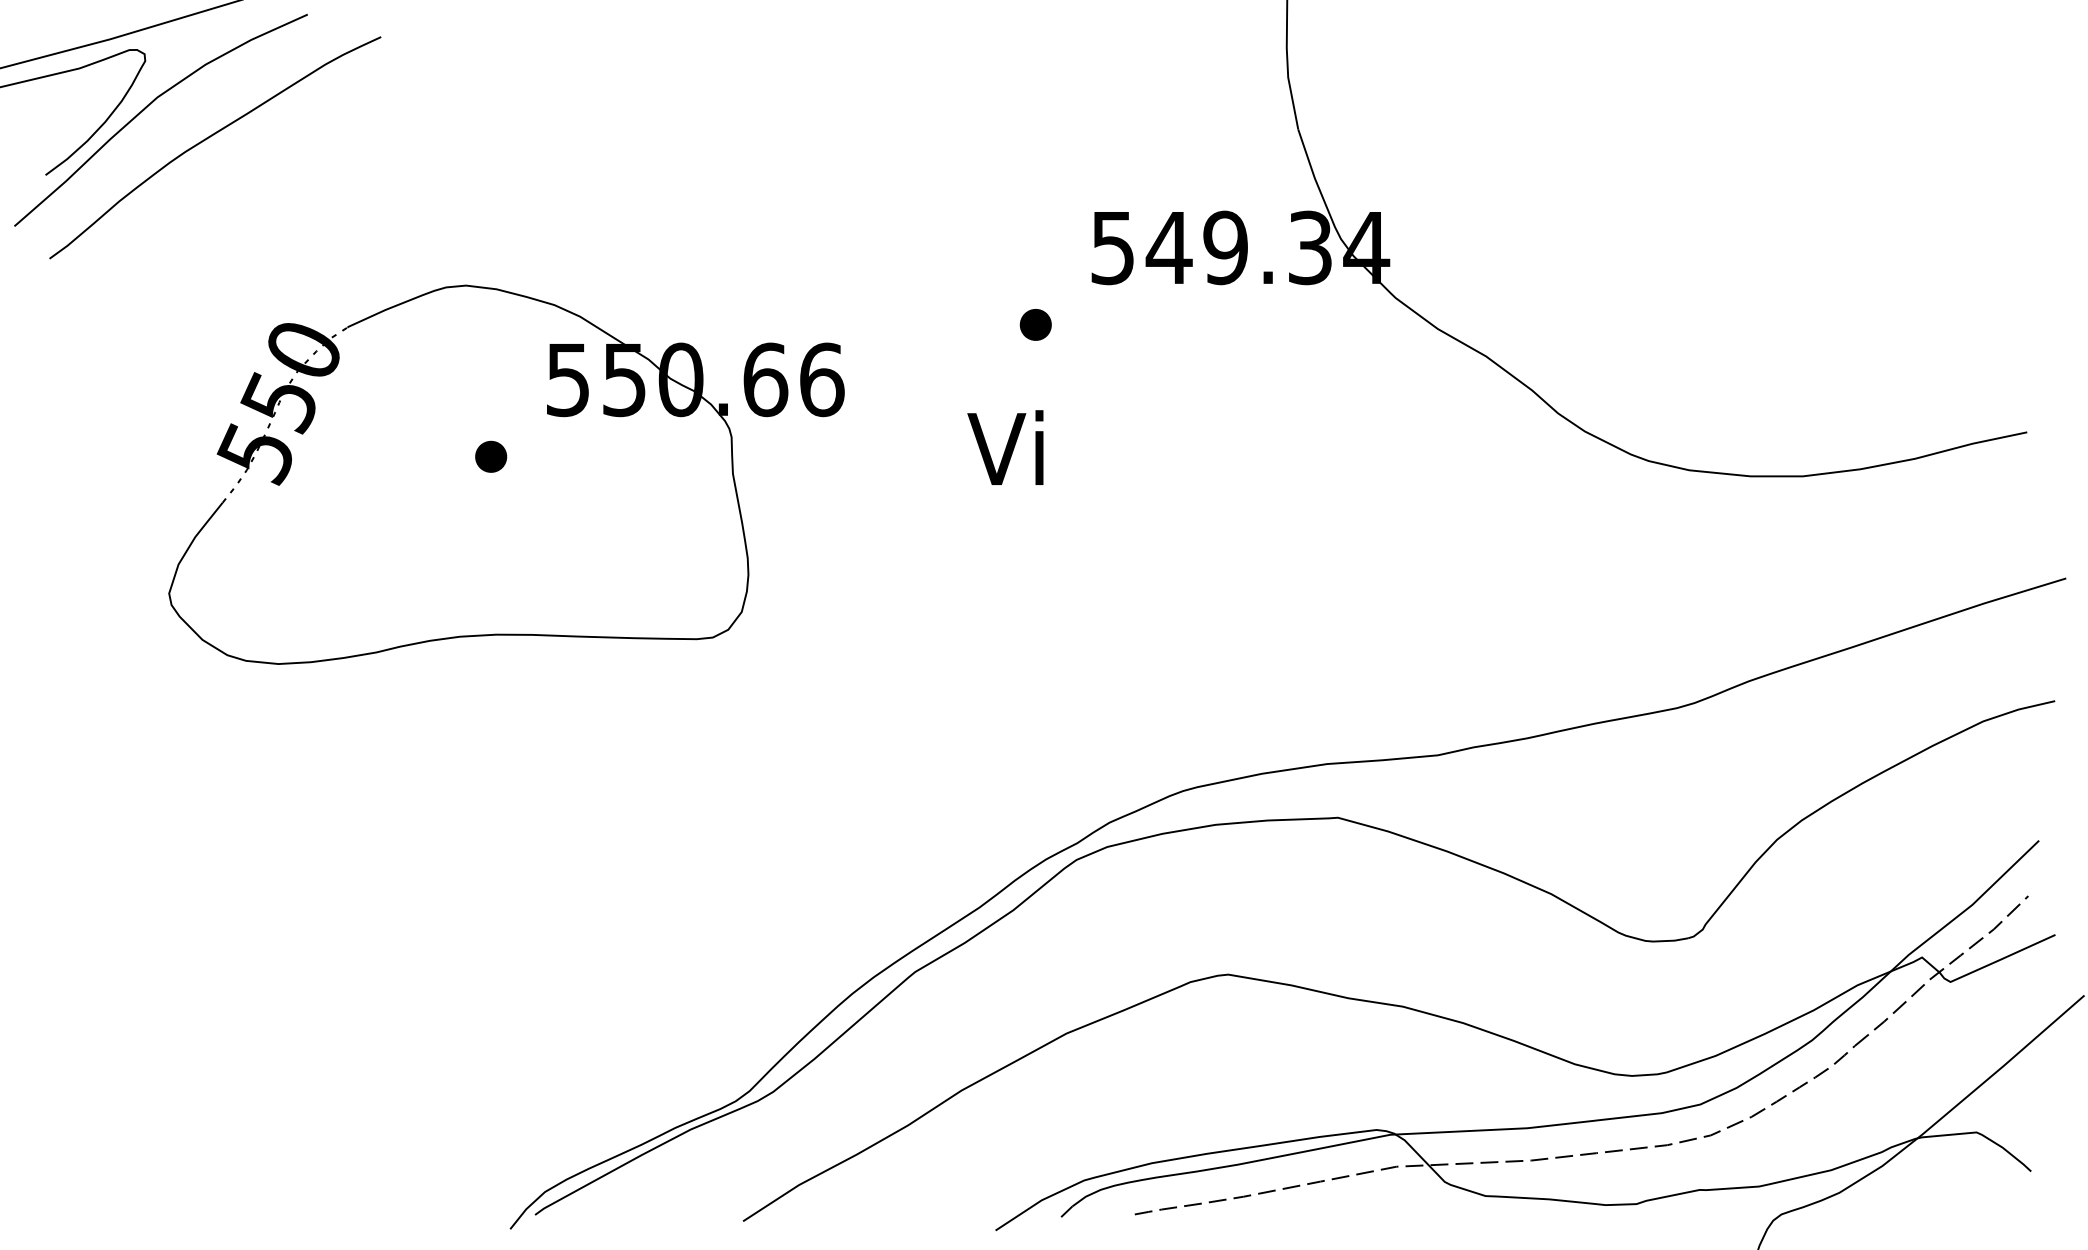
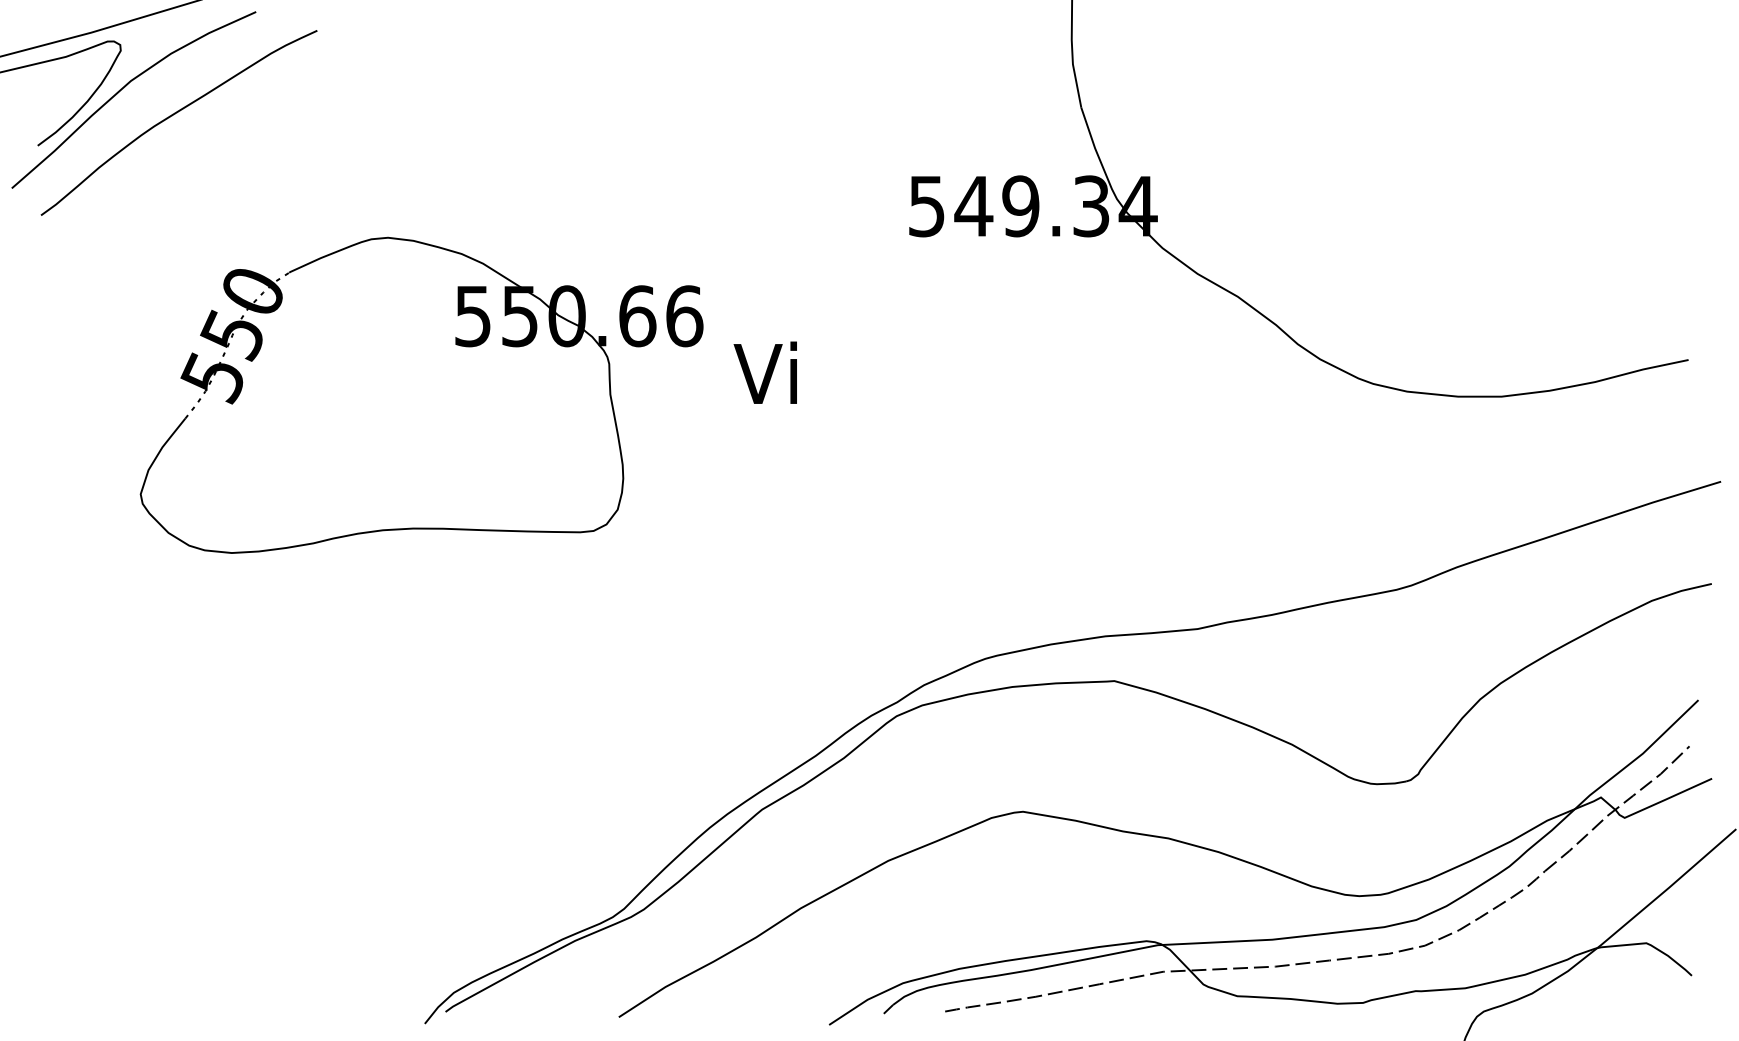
part: (1035, 324) -> (862, 270), removed
text: (1004, 447) -> (764, 372), moved
part: (490, 456) -> (408, 380), removed

